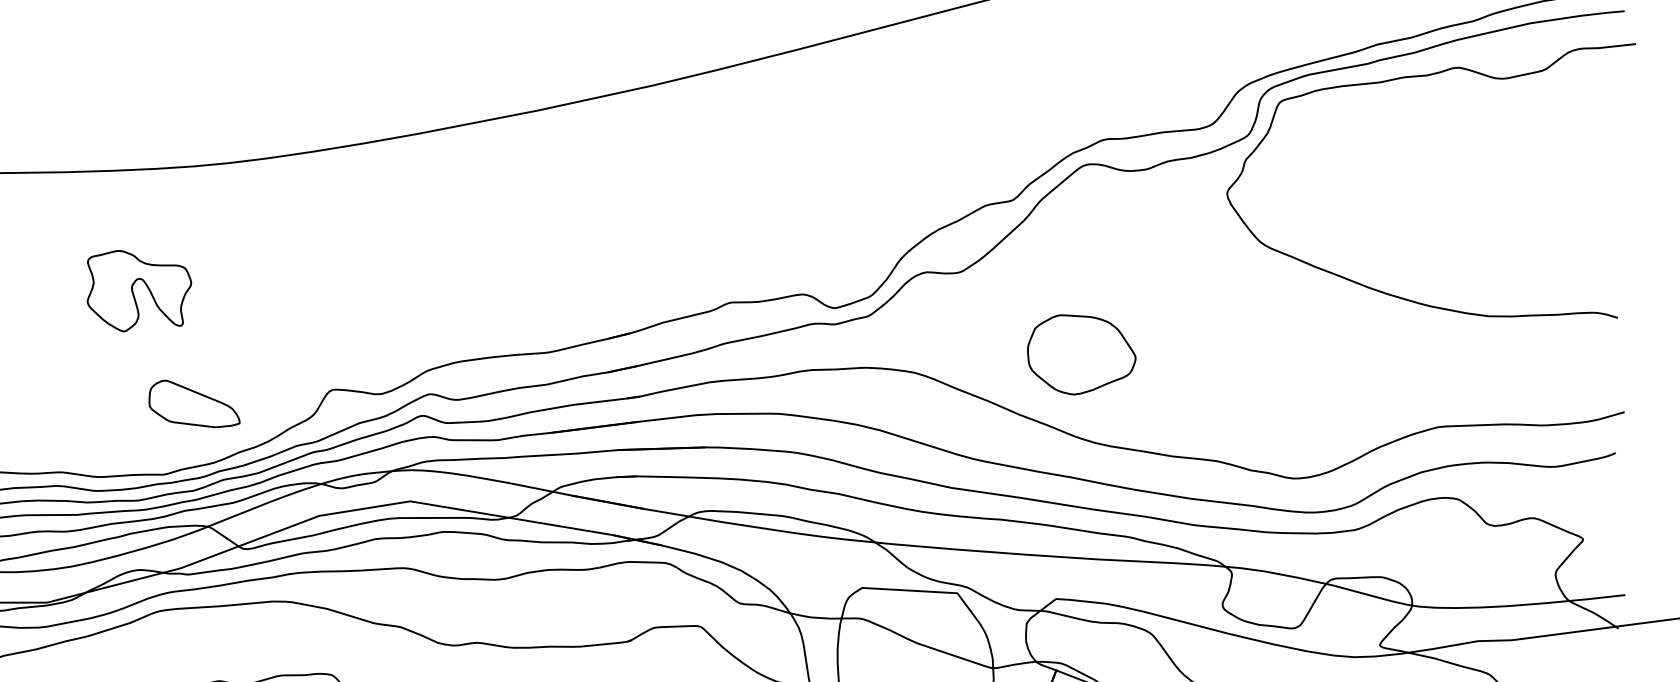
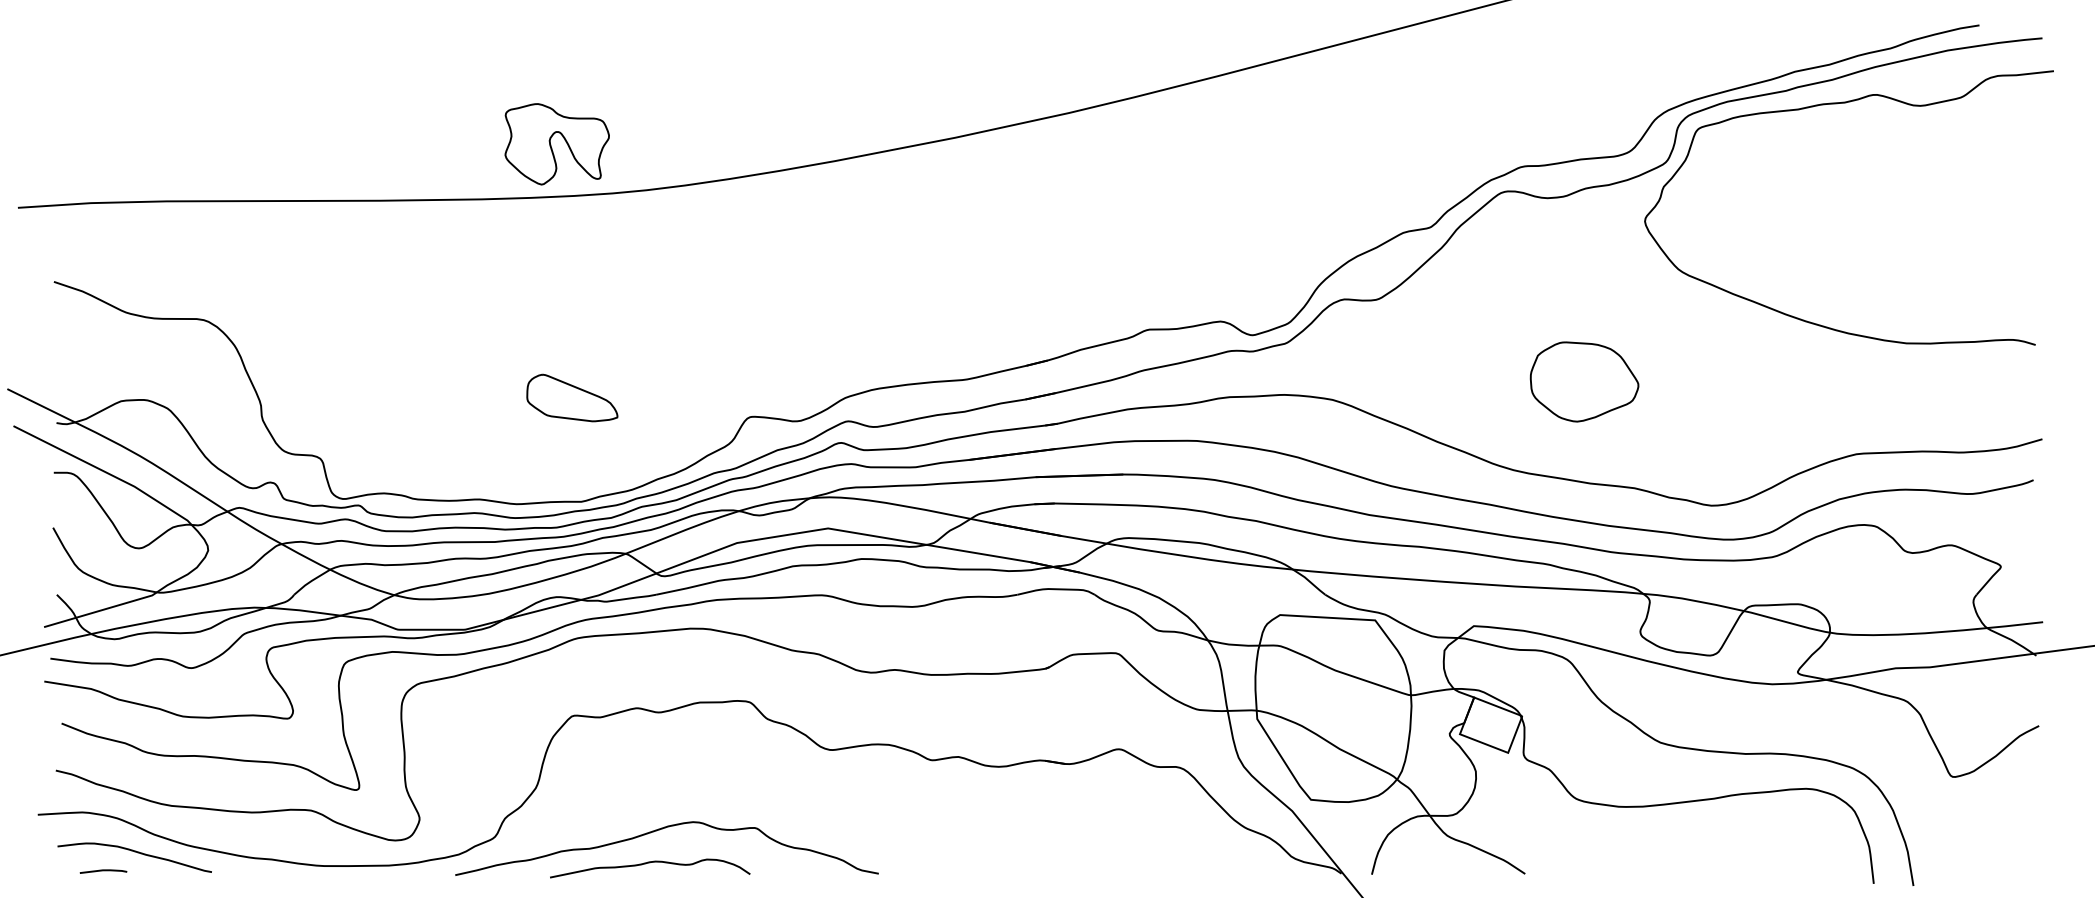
part: (138, 291) -> (556, 144), moved
part: (1081, 354) -> (1584, 381), moved
part: (194, 403) -> (572, 397), moved

